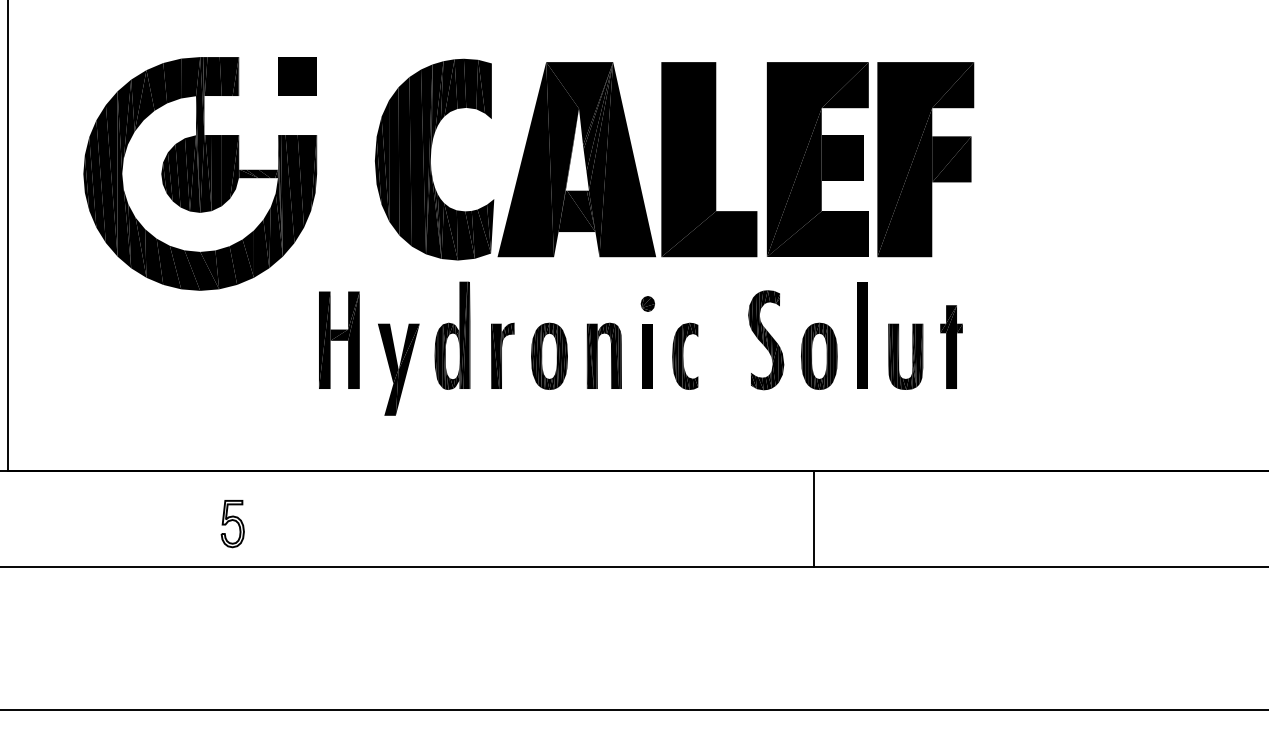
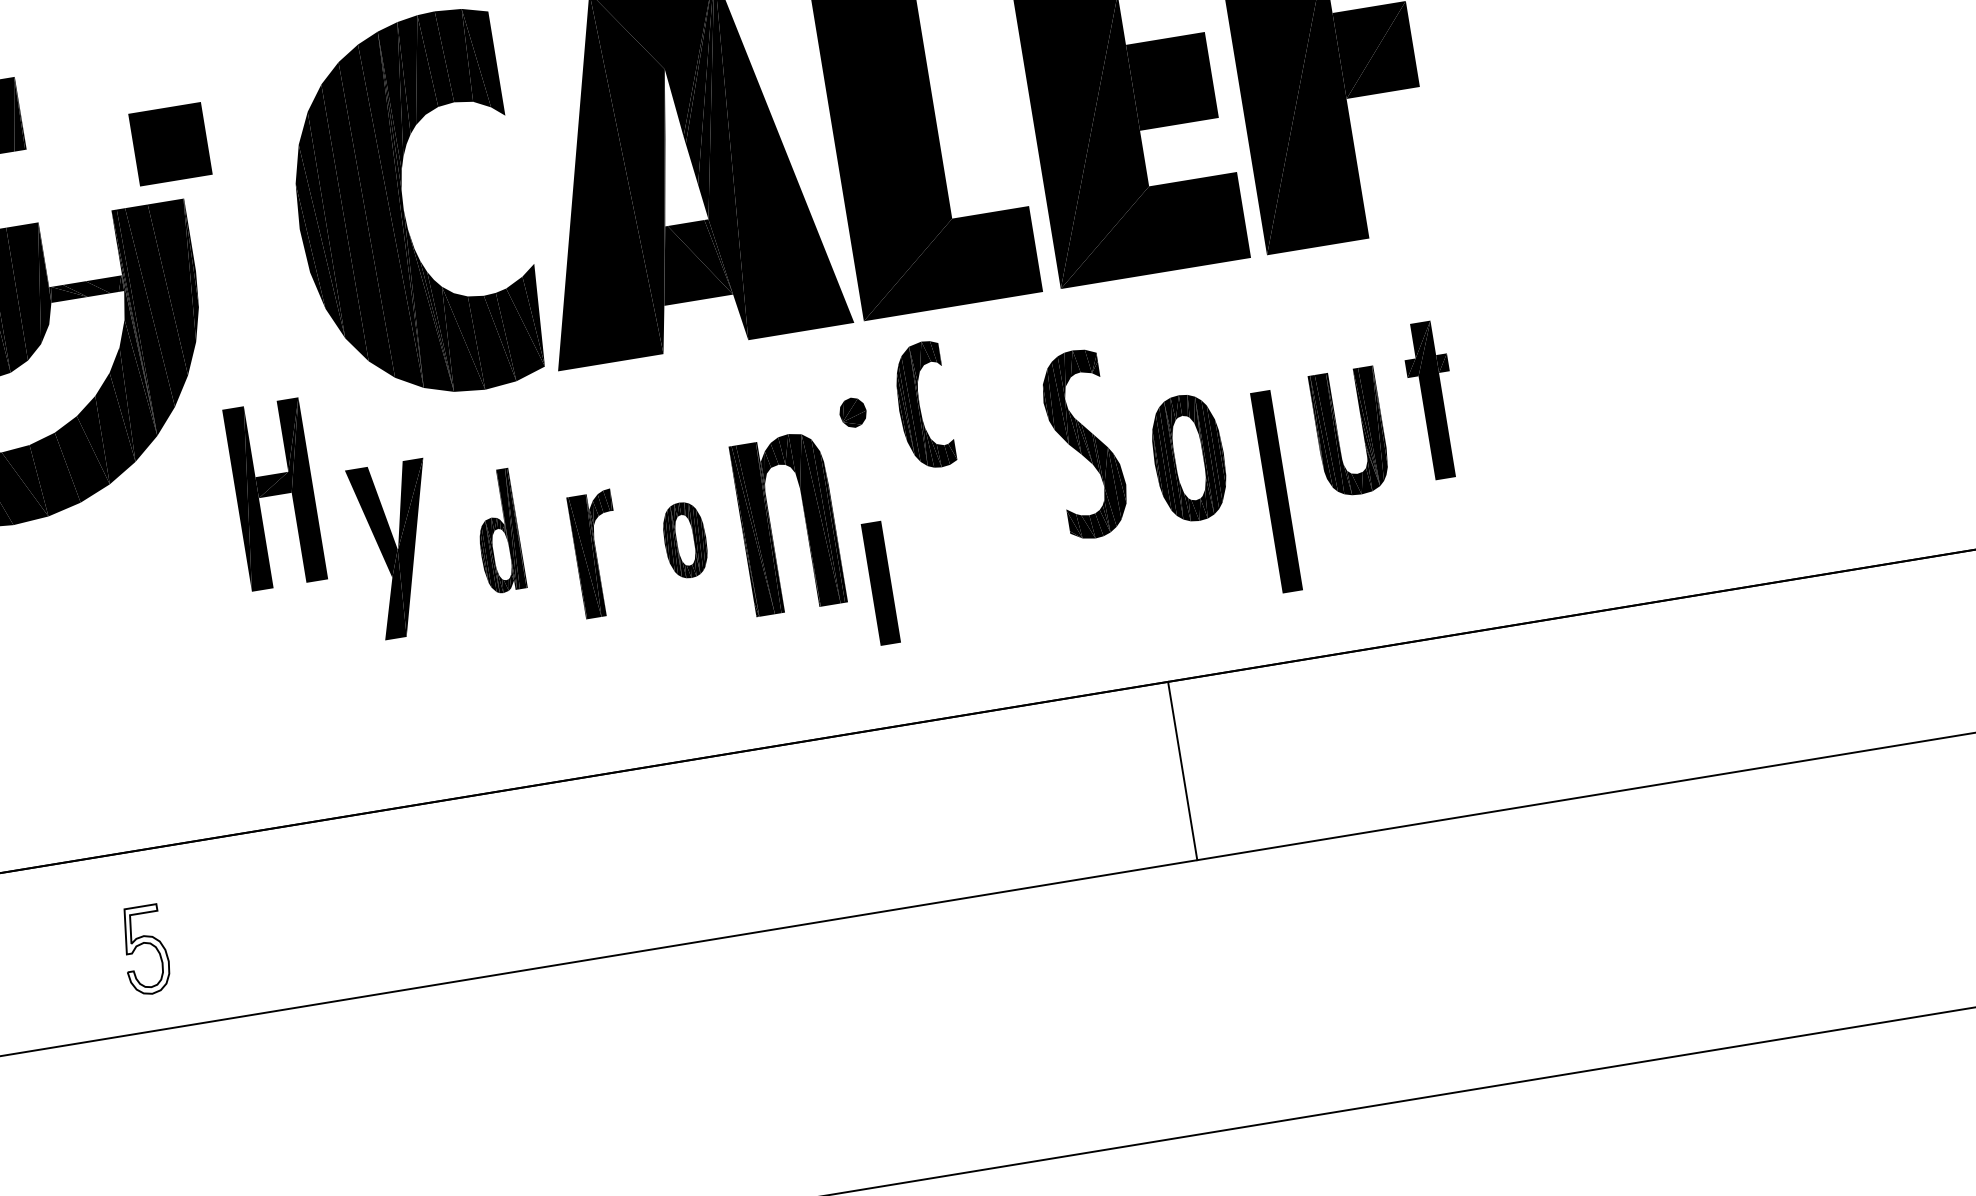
part: (297, 76) -> (170, 144), moved
part: (452, 335) -> (497, 531), size x0.6
part: (862, 335) -> (1277, 491), moved
part: (339, 339) -> (275, 493), moved
part: (549, 355) -> (685, 538), size x0.6
part: (603, 355) -> (785, 522), size x1.4
part: (685, 355) -> (923, 404), moved
part: (647, 356) -> (880, 583), moved
part: (398, 369) -> (397, 549), moved
line: (814, 518) -> (1182, 769), moved

